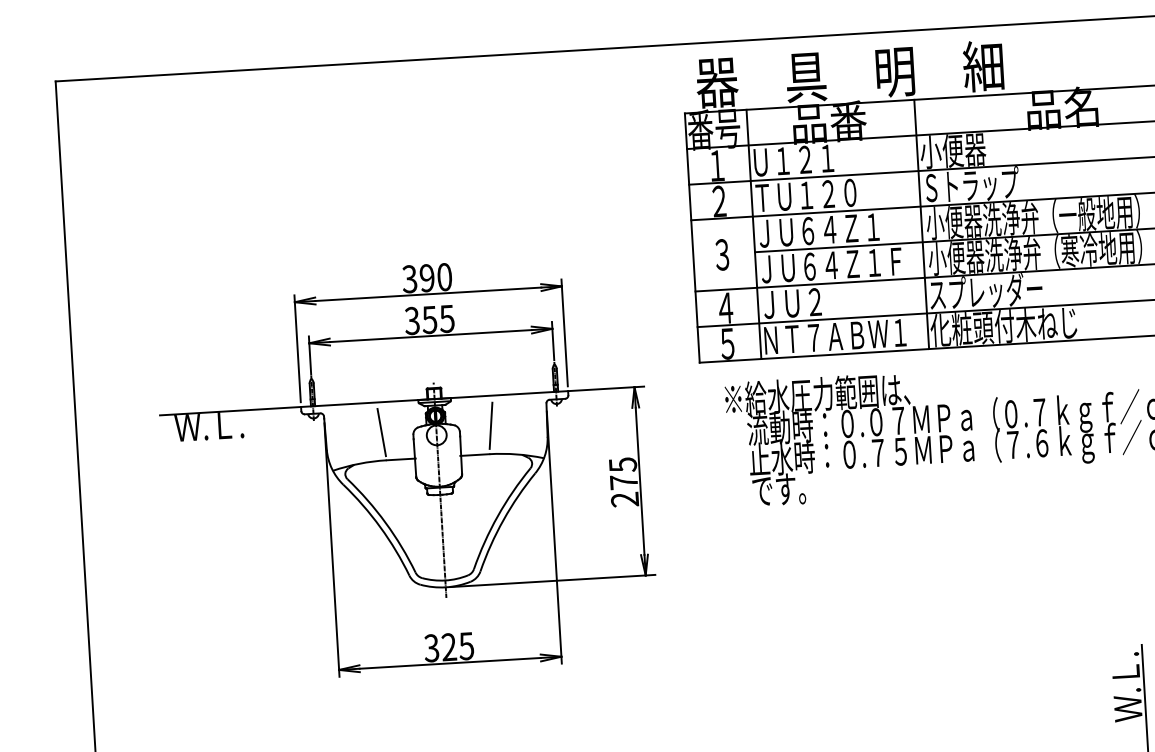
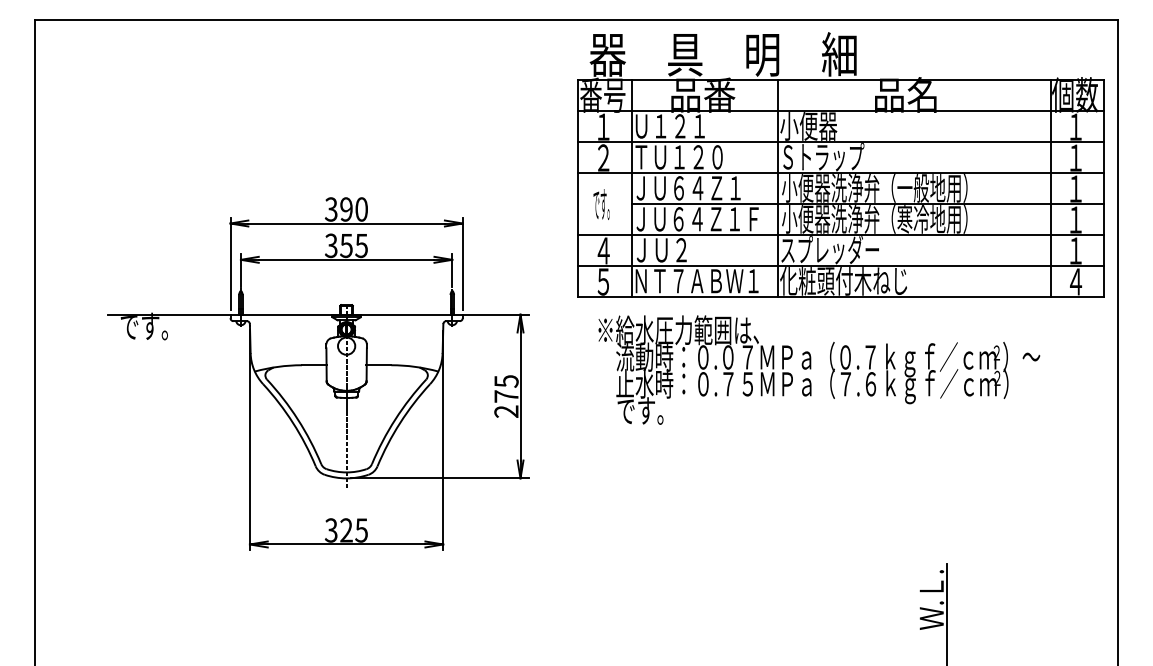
text: (720, 255) -> (601, 204), ３ -> です。
line: (490, 425) -> (393, 340), removed
text: (208, 426) -> (149, 326), Ｗ.Ｌ. -> です。
line: (381, 432) -> (298, 340), removed

